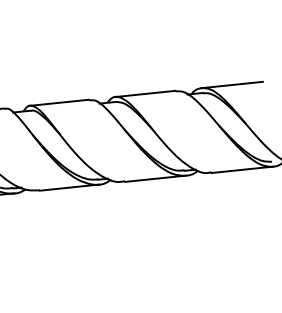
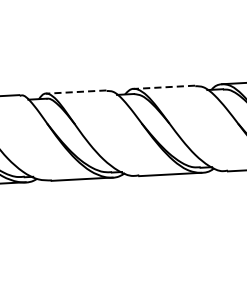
line: (144, 94) -> (163, 87), solid -> dashed
line: (59, 102) -> (76, 91), solid -> dashed

